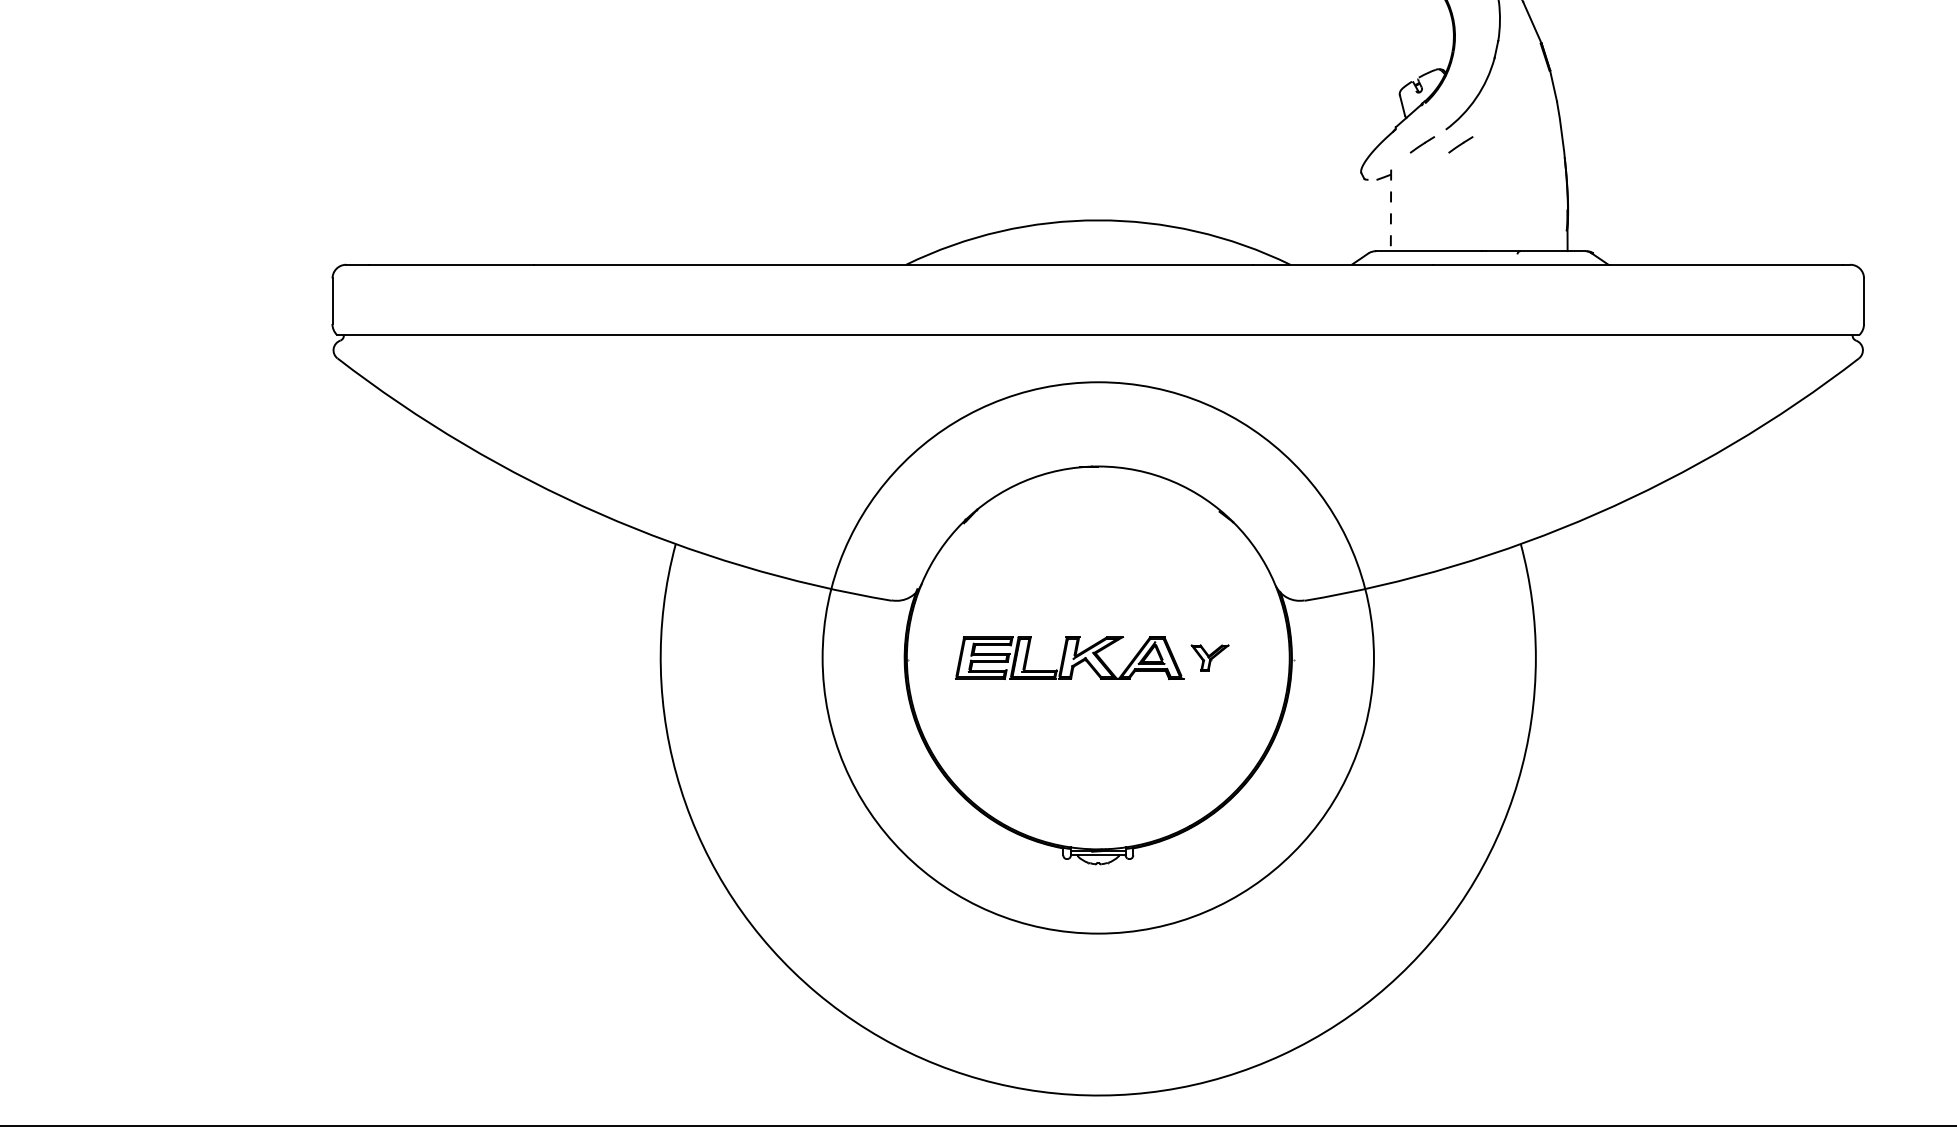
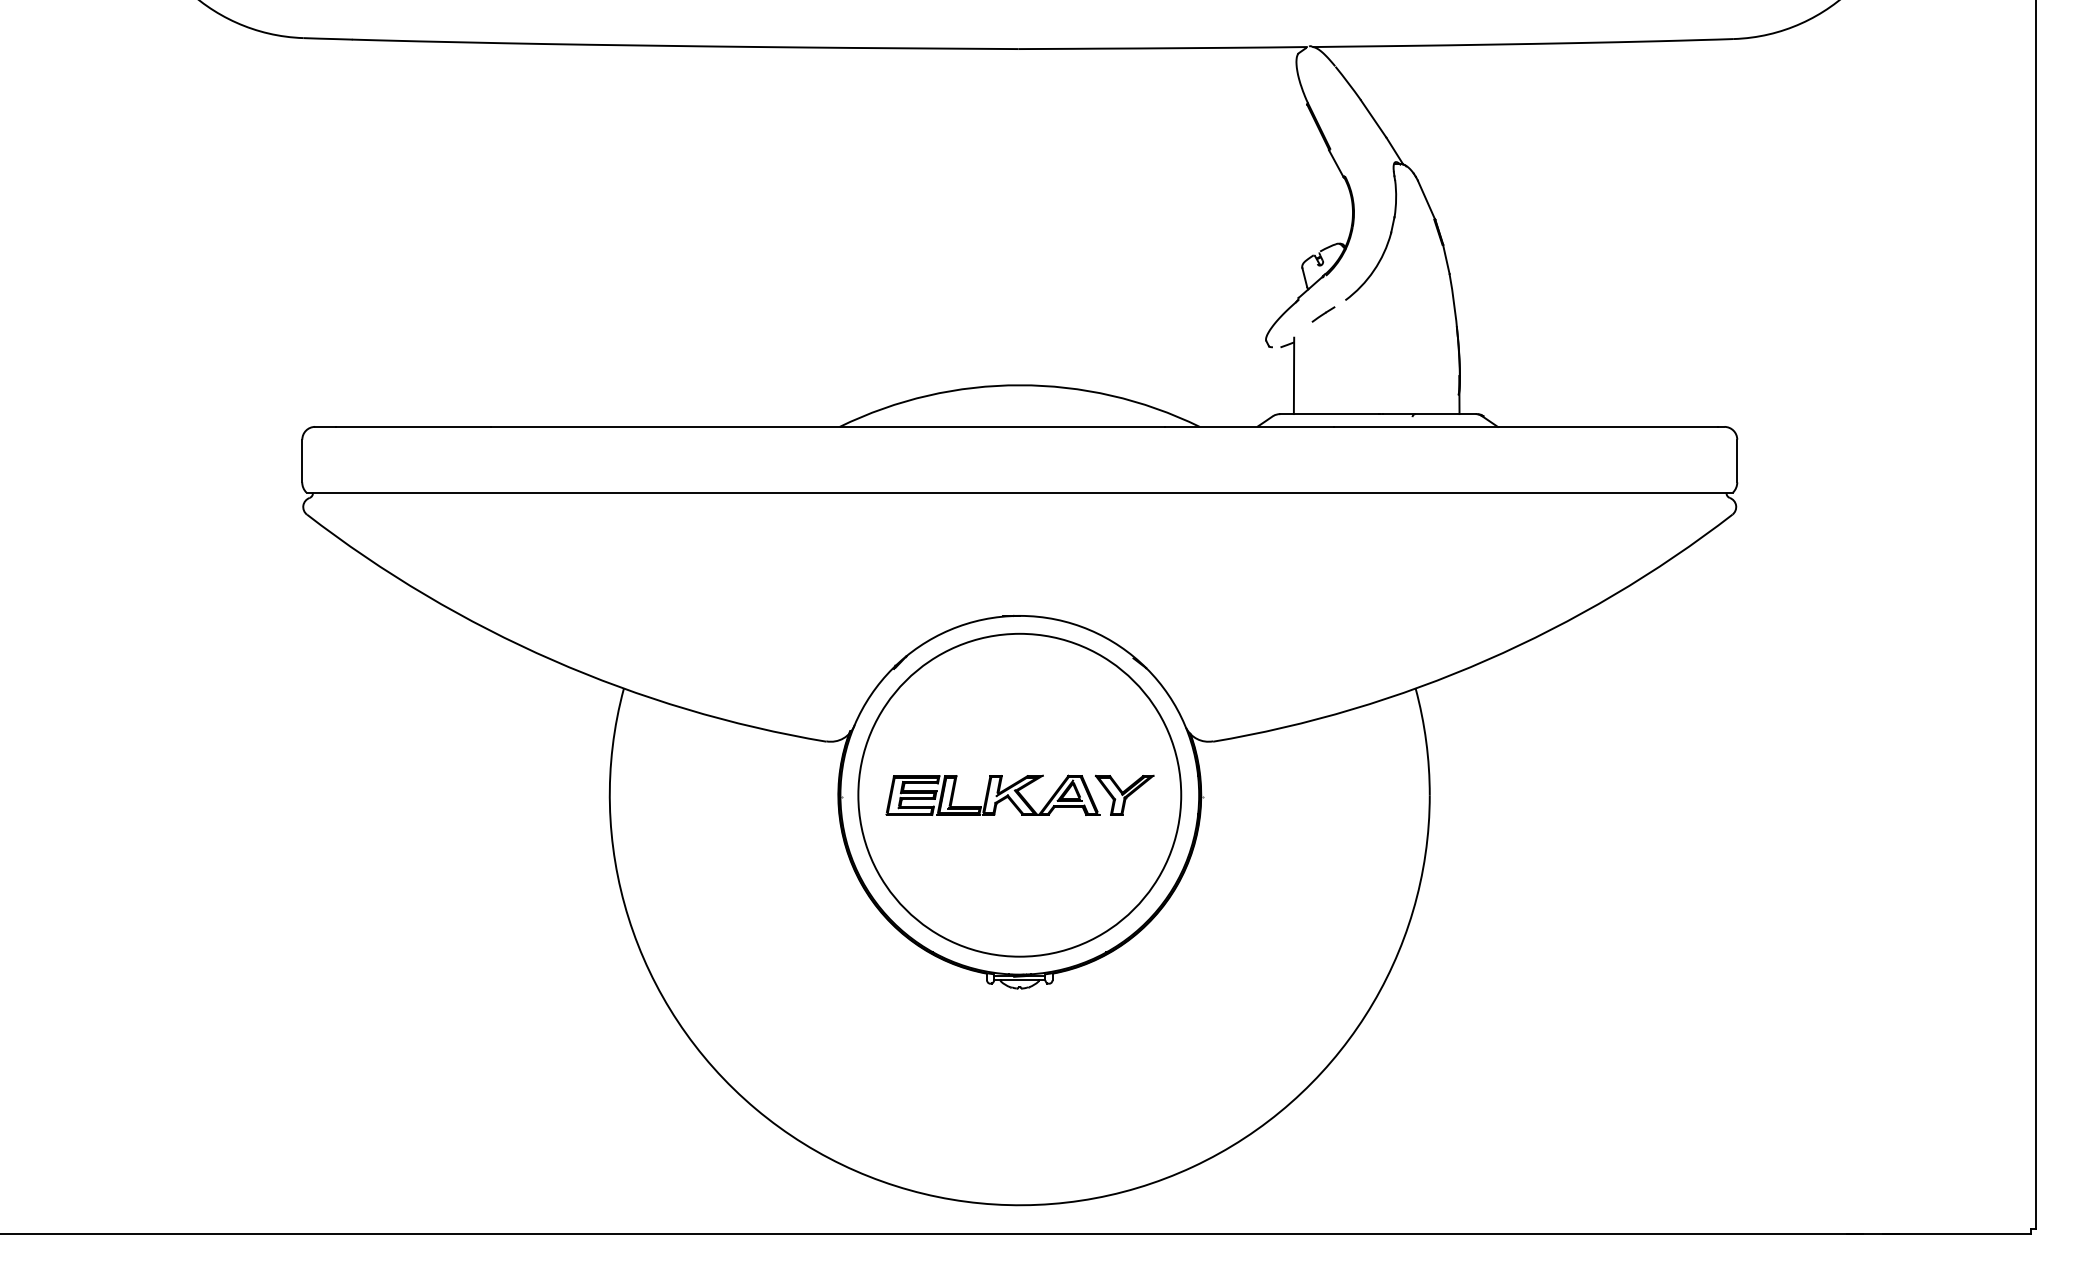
line: (1460, 144) -> (1359, 314), removed
line: (1391, 211) -> (1294, 376), dashed -> solid
circle: (1097, 657) -> (1019, 794), size x0.62
part: (1210, 657) -> (1124, 794), size x1.67

